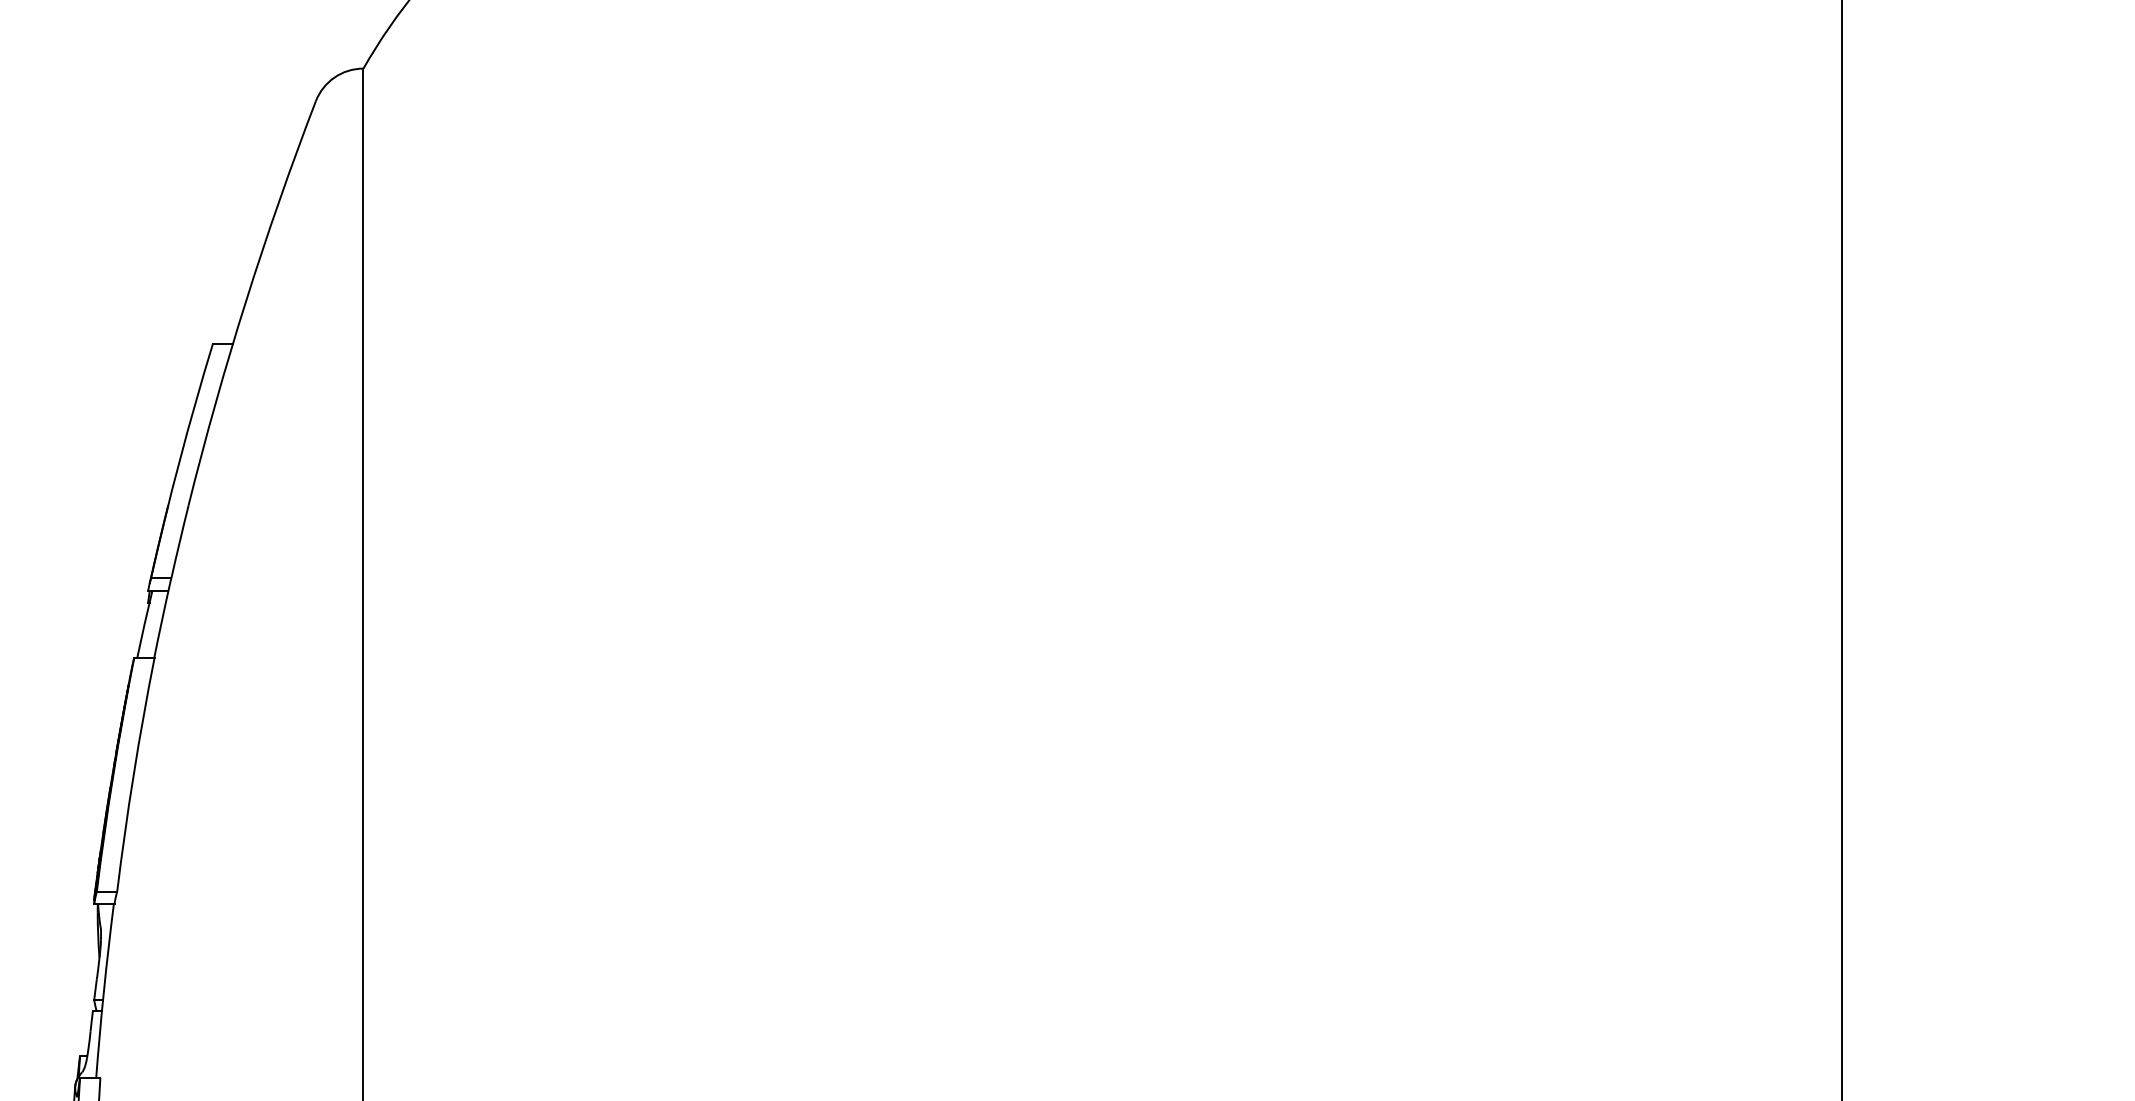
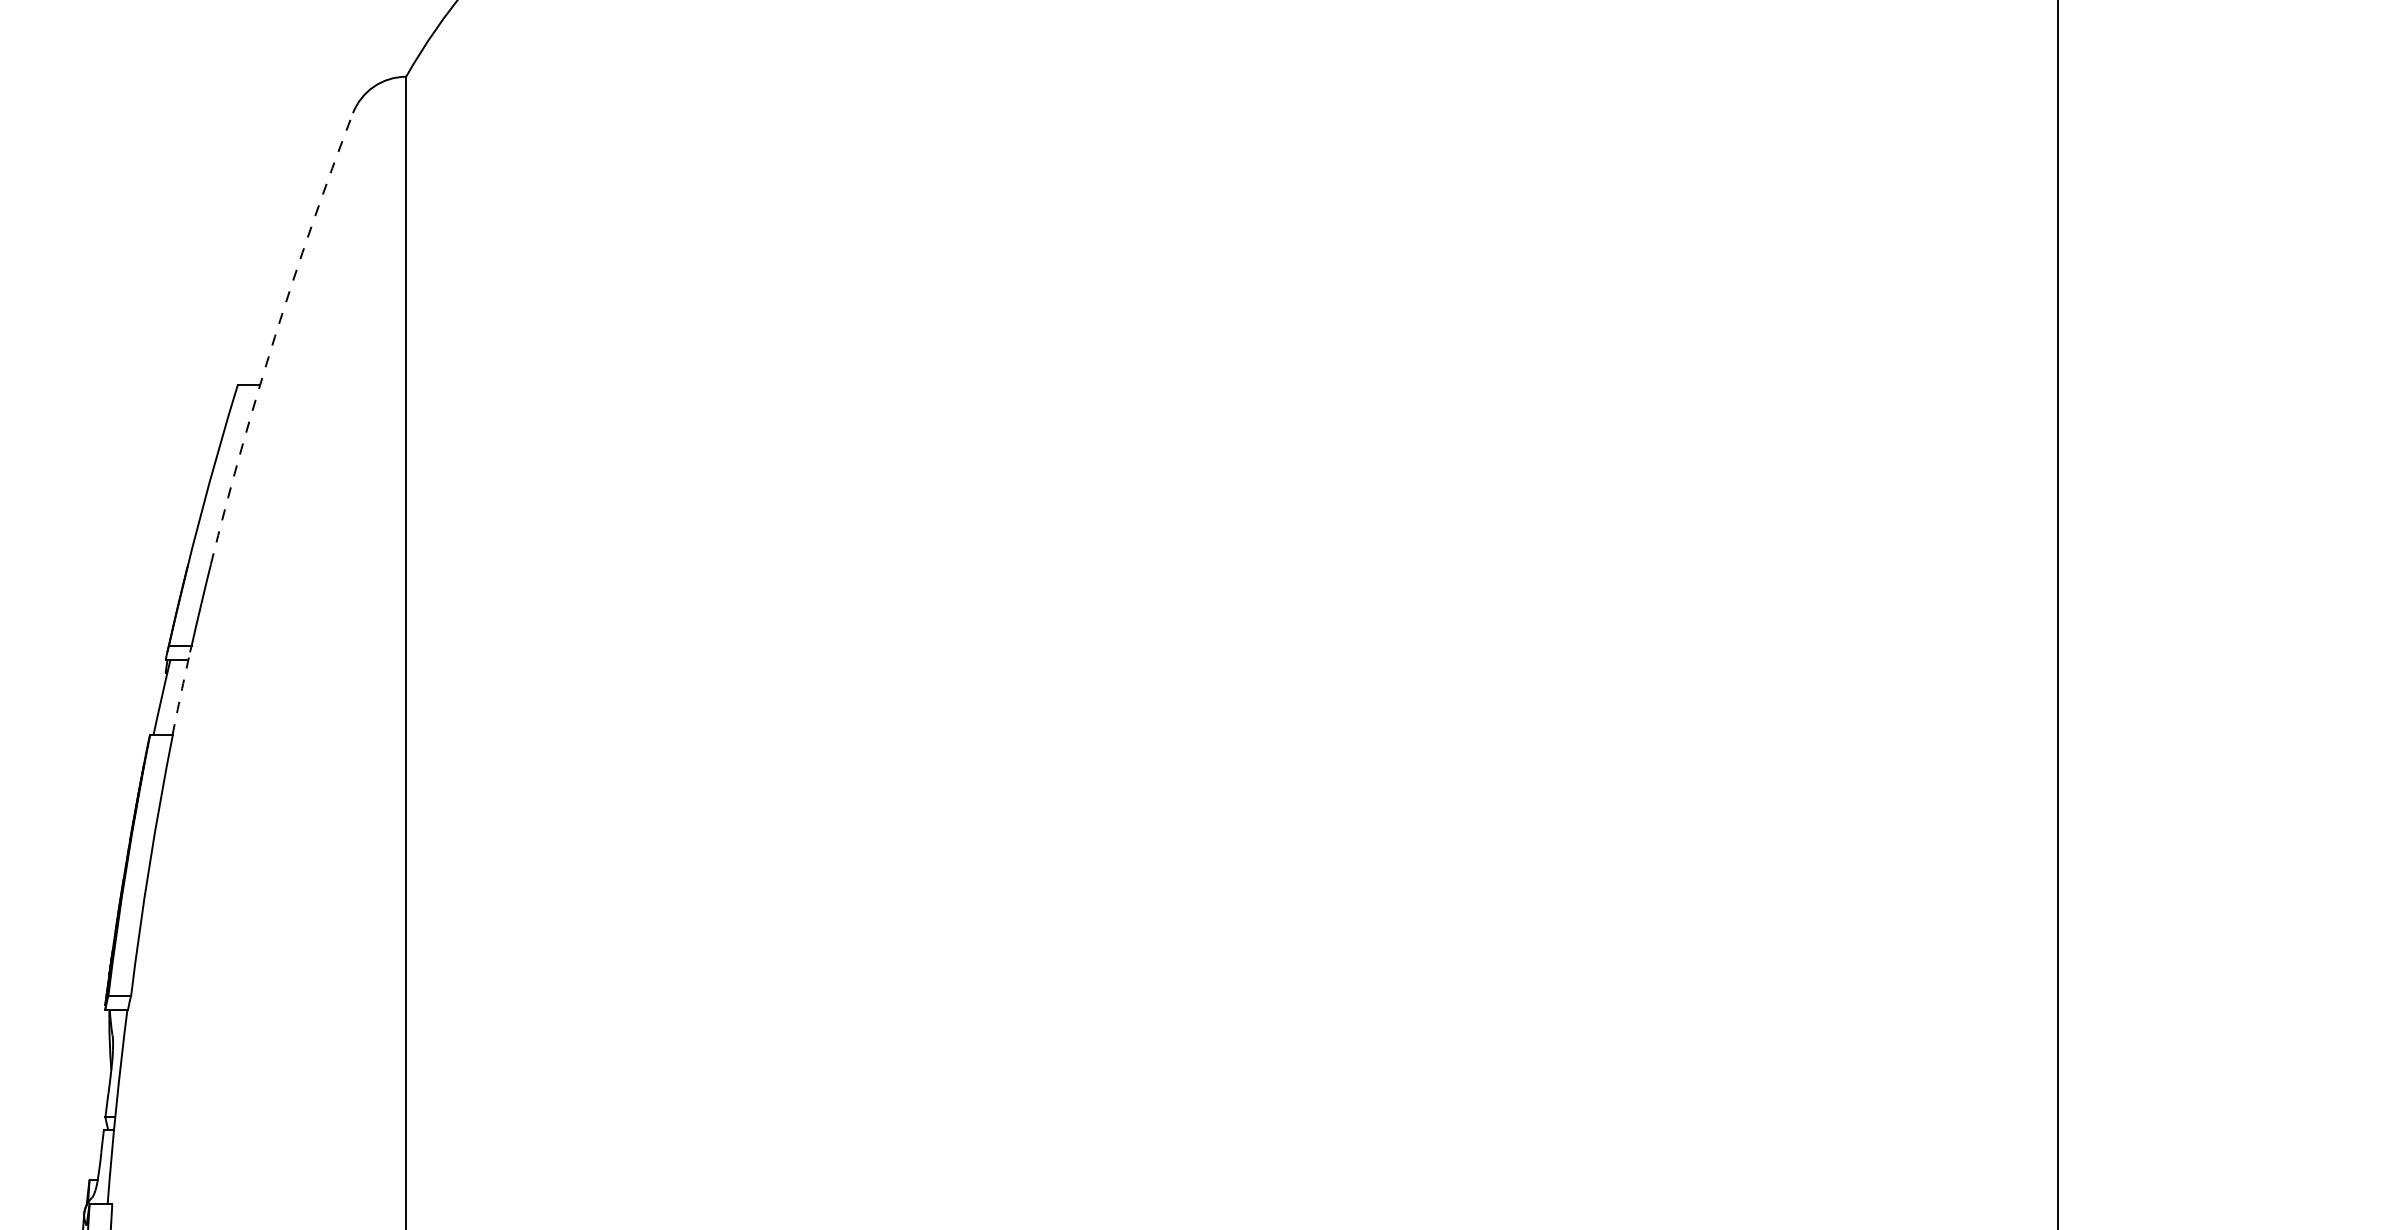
arc: (246, 301) -> (275, 336), solid -> dashed
arc: (161, 621) -> (180, 694), solid -> dashed

